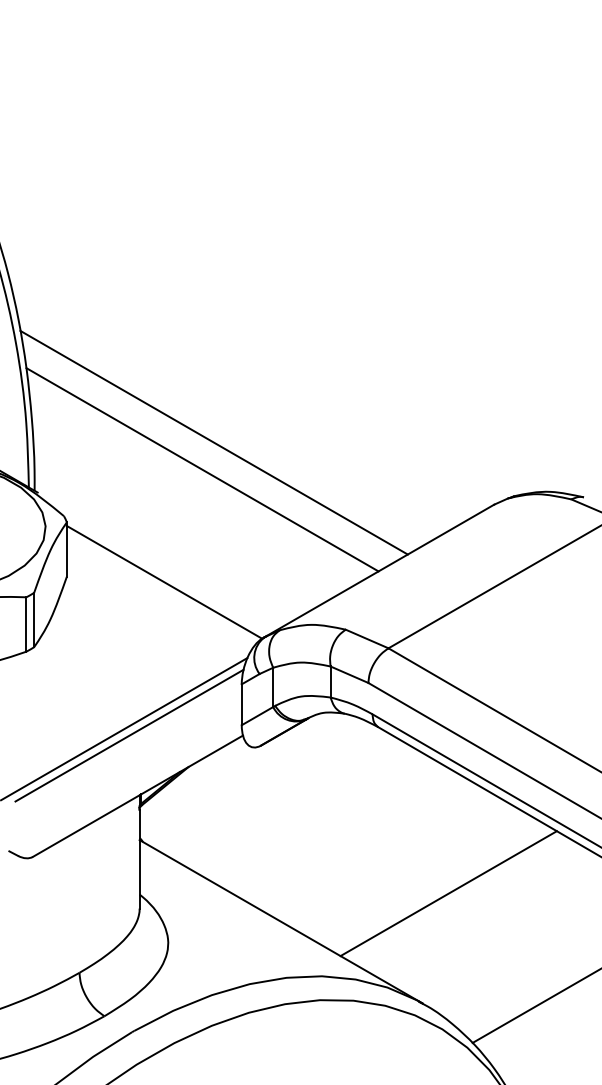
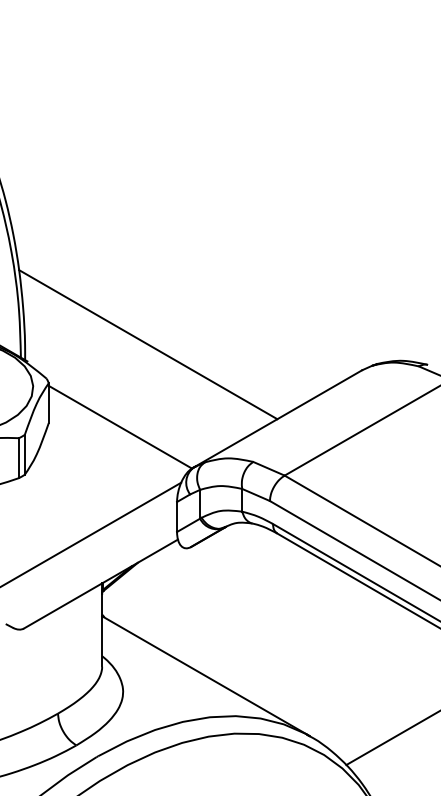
line: (213, 442) -> (156, 324), removed
line: (129, 735) -> (94, 539), removed
line: (448, 893) -> (328, 655), removed

